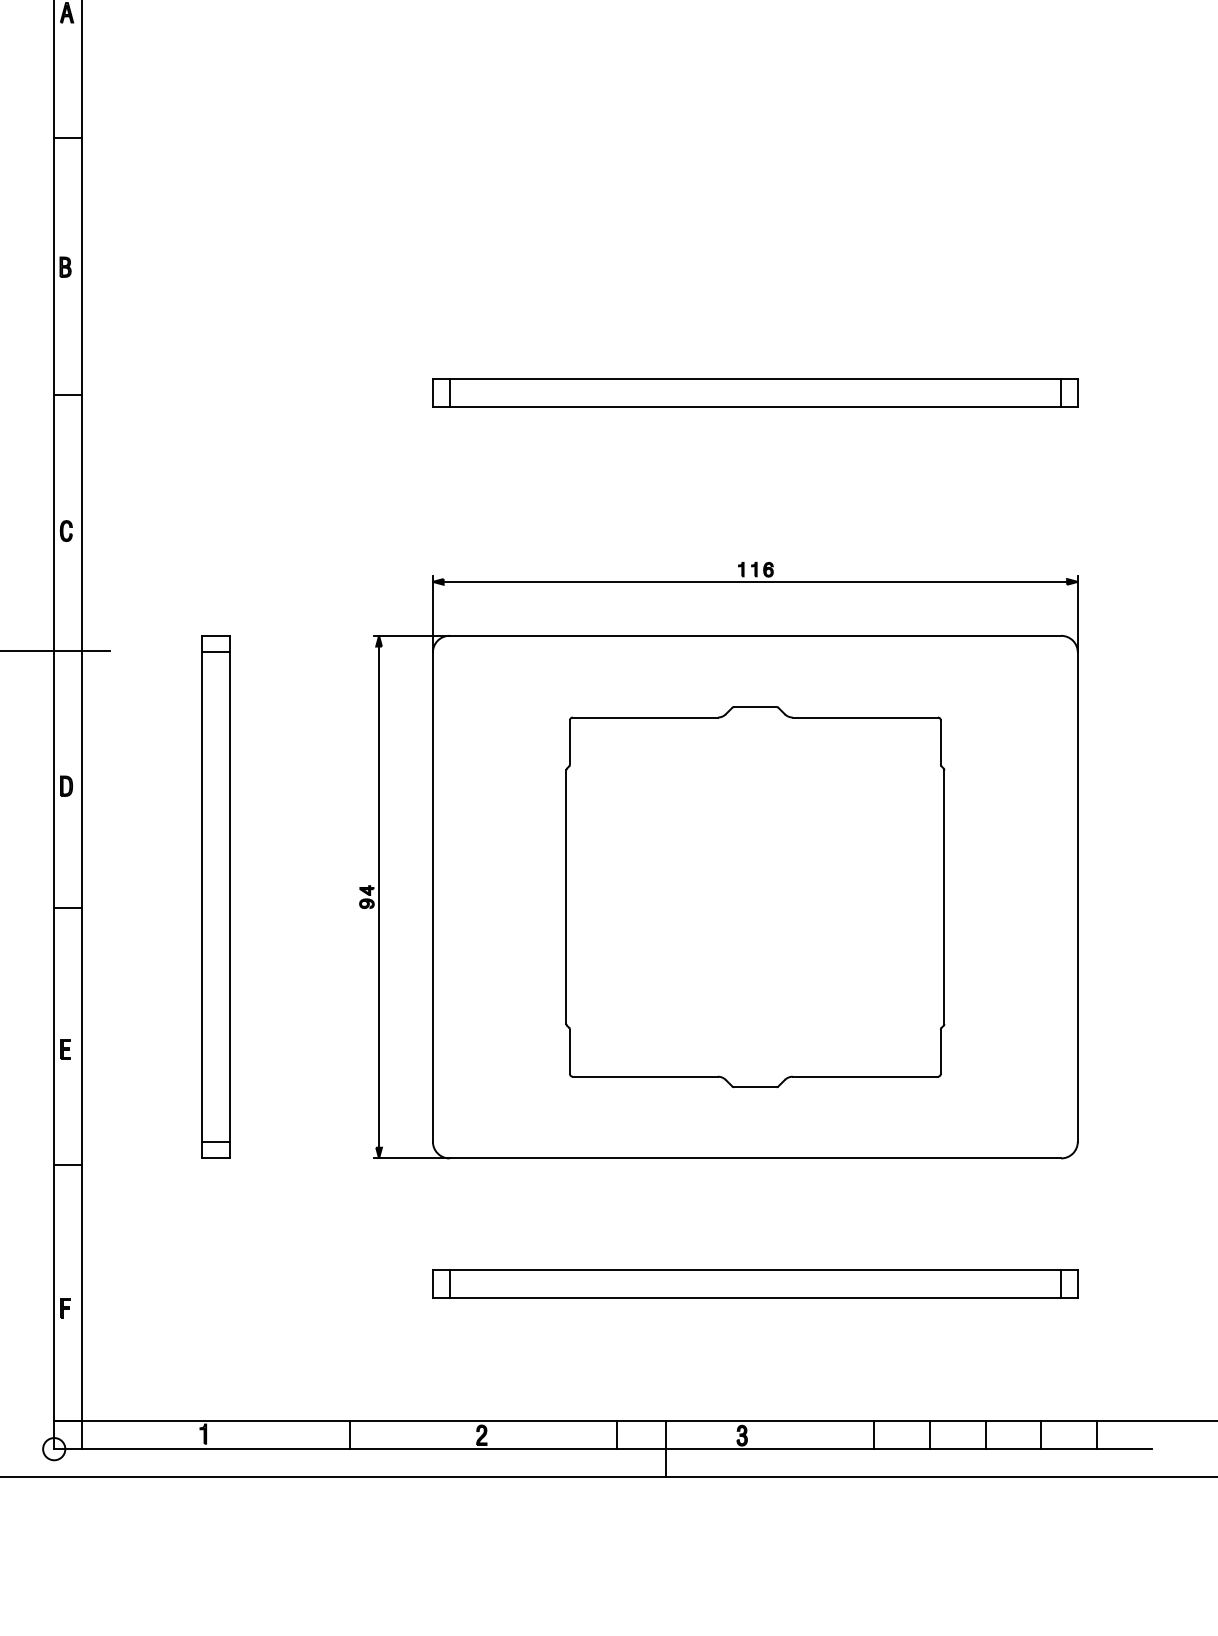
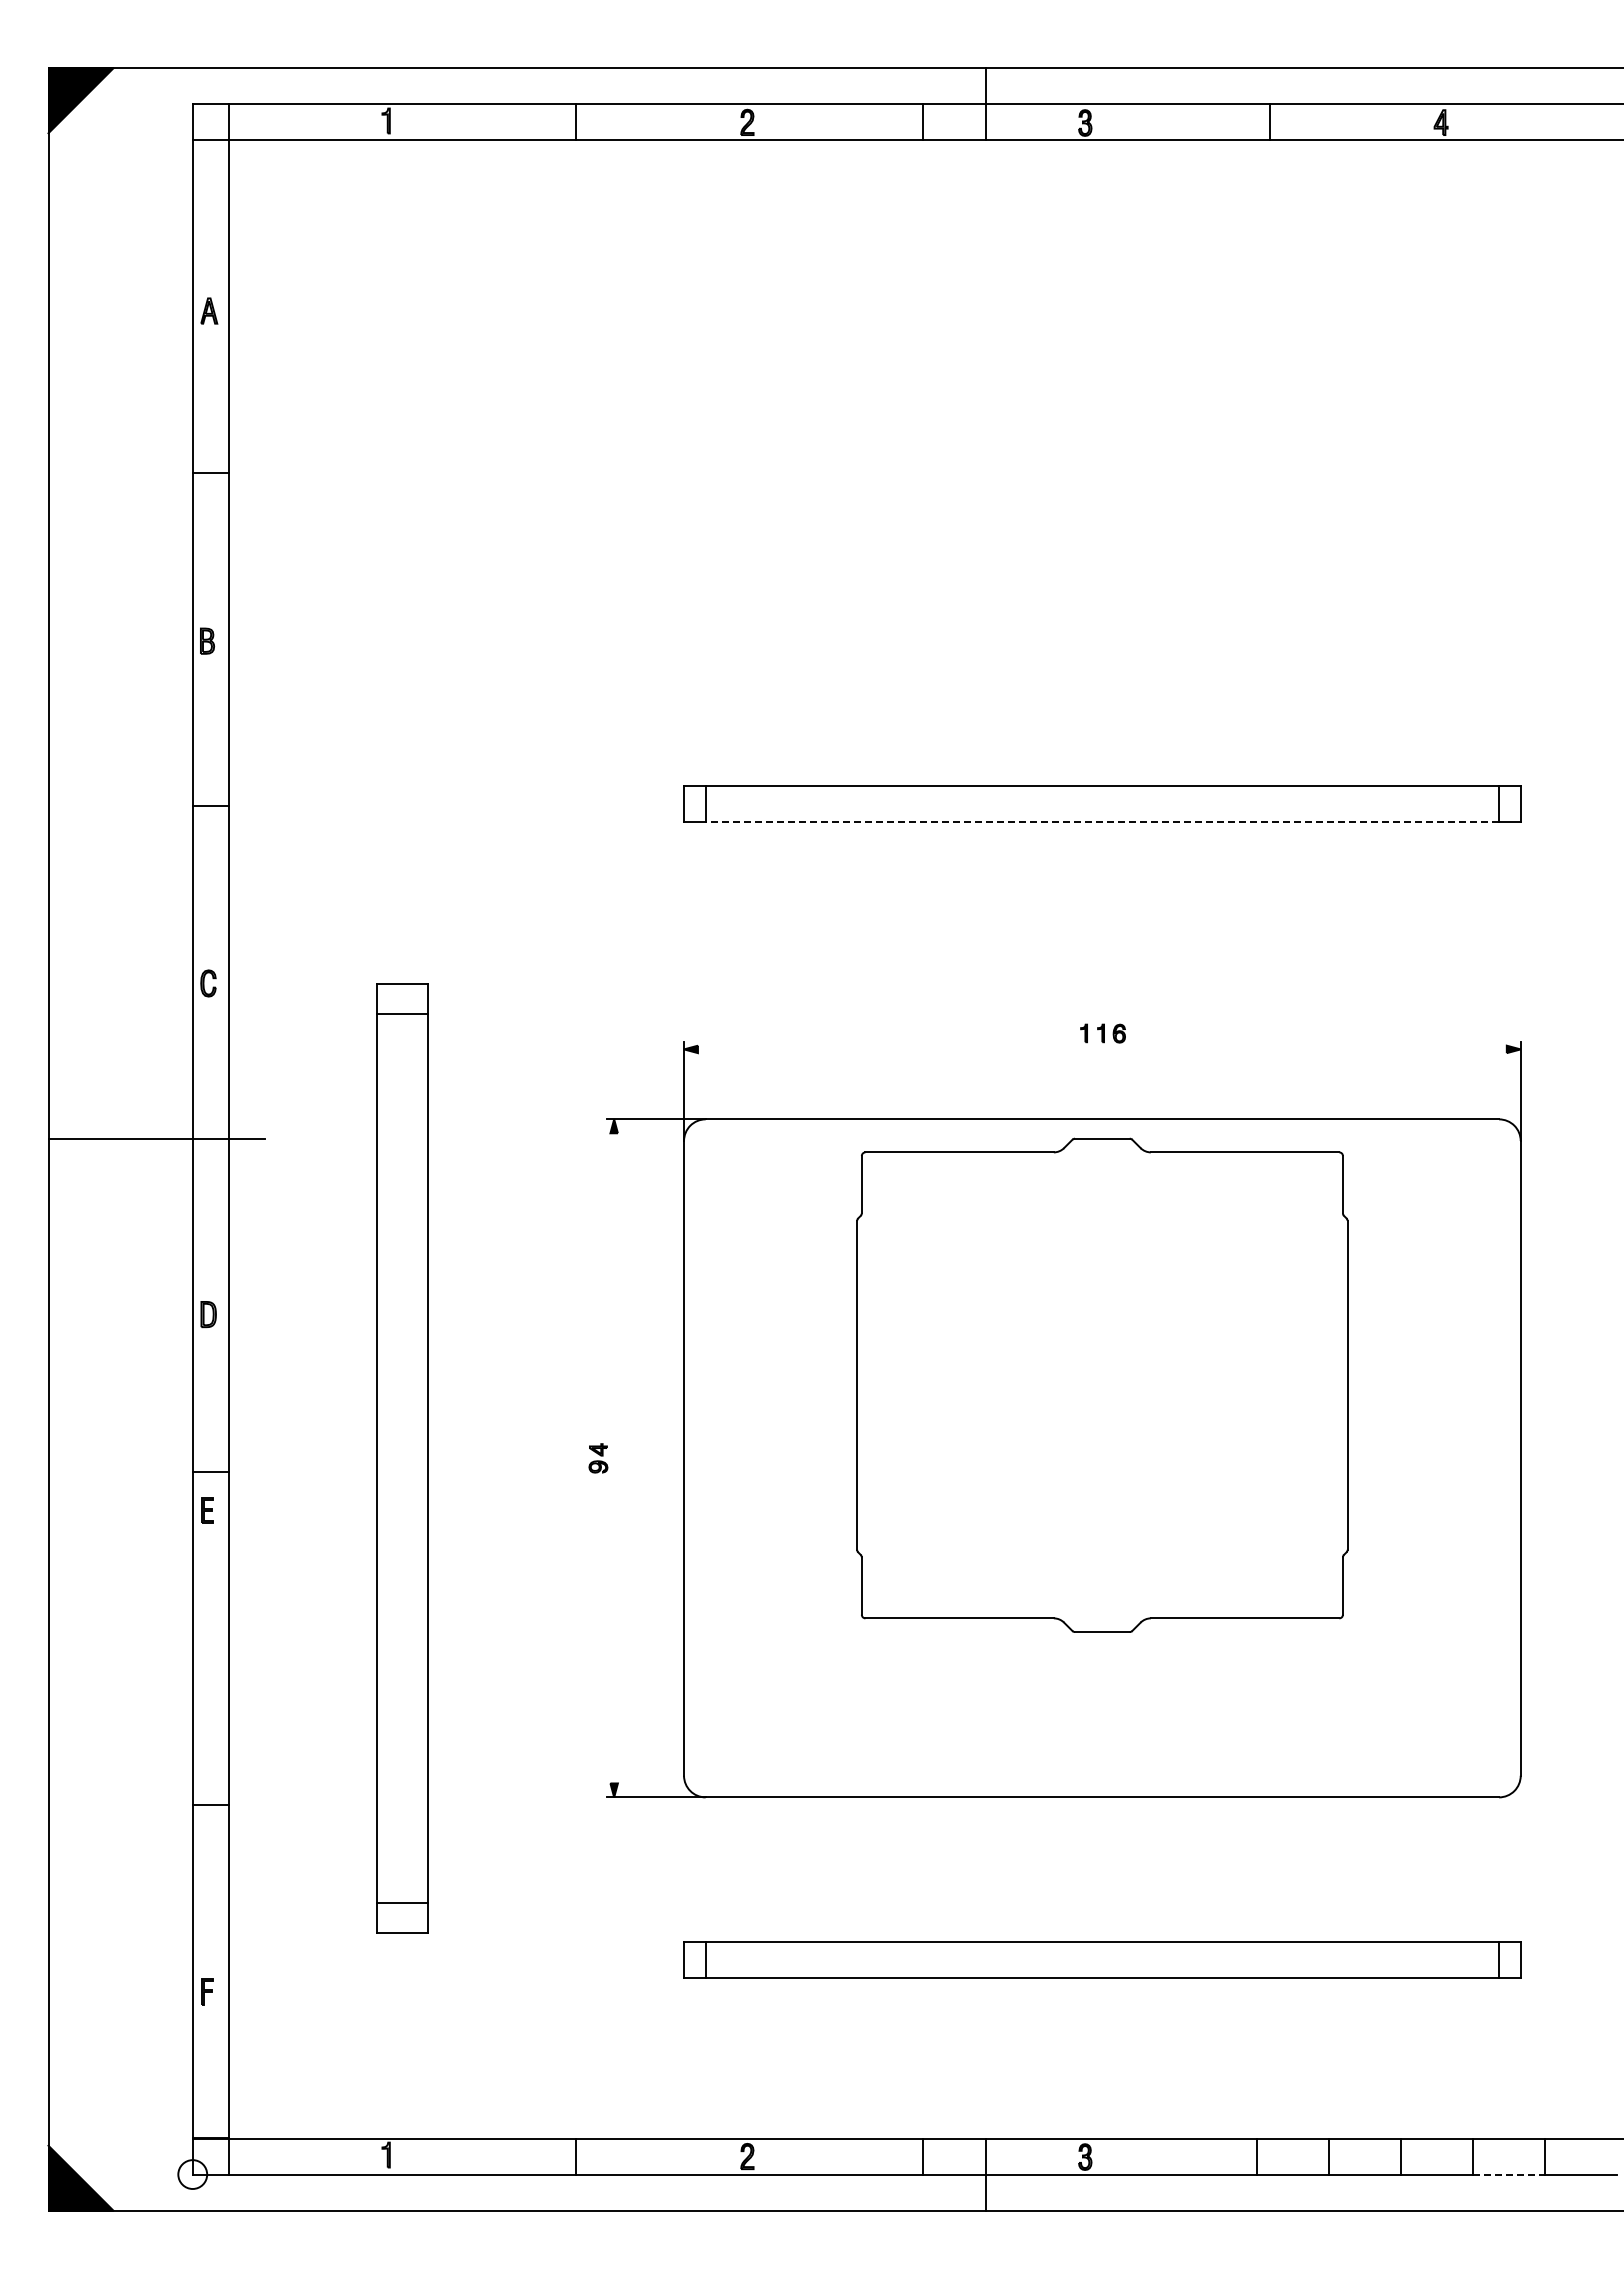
line: (755, 406) -> (1102, 822), solid -> dashed
line: (754, 581) -> (1101, 1049), removed
part: (215, 896) -> (402, 1457), size x1.4
part: (755, 896) -> (1102, 1384), moved
line: (379, 897) -> (614, 1458), removed
part: (65, 1049) -> (207, 1510), moved
line: (1069, 1449) -> (1509, 2174), solid -> dashed

